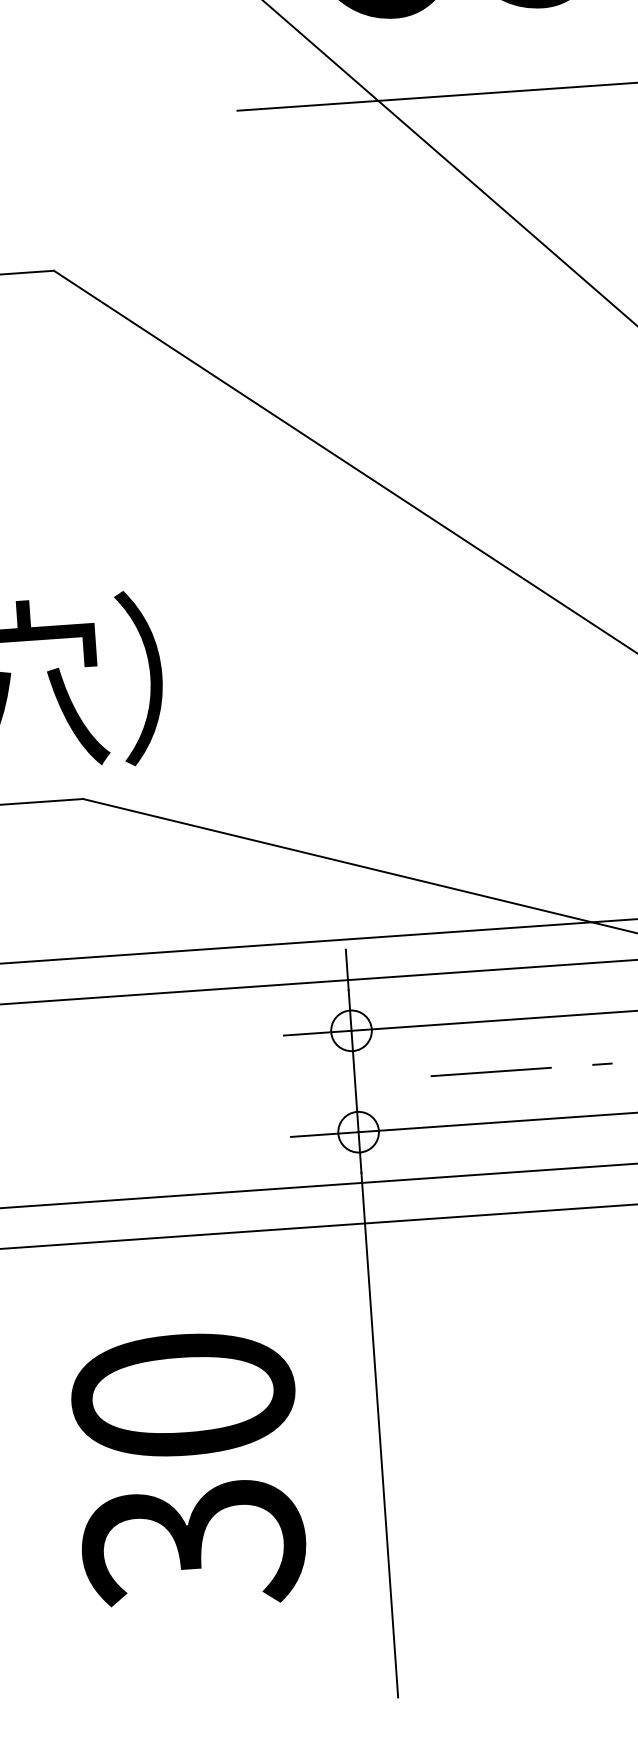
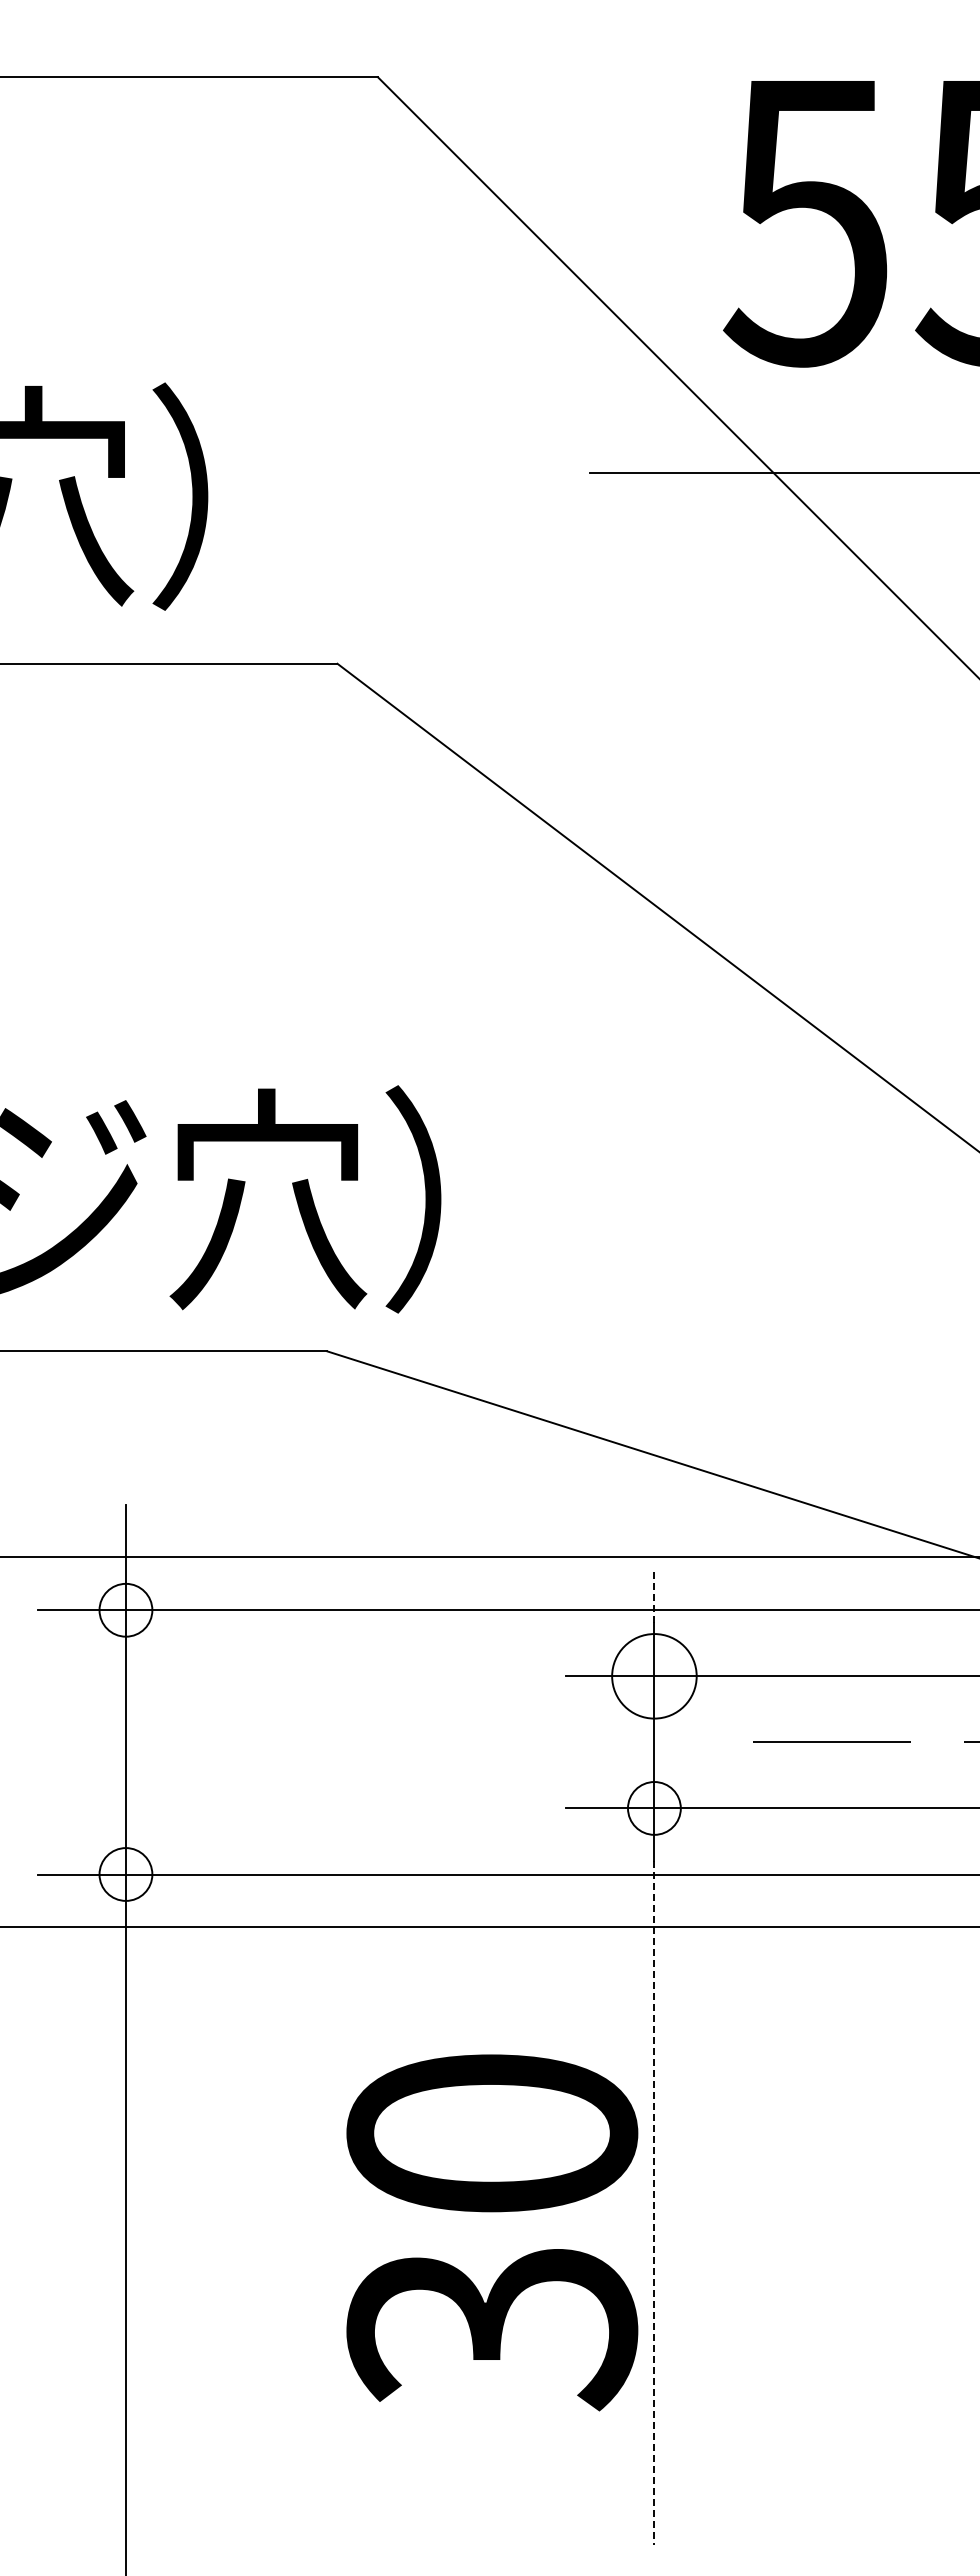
line: (347, 969) -> (654, 1596), solid -> dashed
circle: (351, 1030) -> (654, 1675), size x1.6
line: (379, 1435) -> (654, 2203), solid -> dashed
text: (188, 1471) -> (492, 2232), moved

